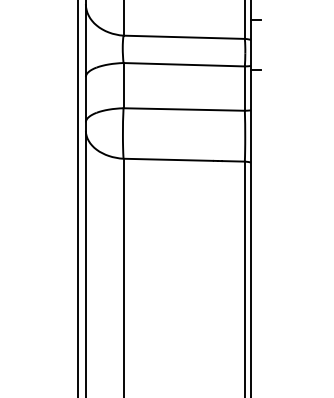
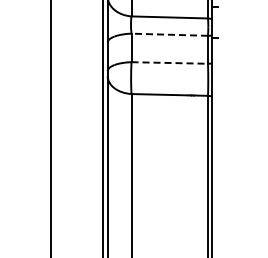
line: (183, 64) -> (169, 34), solid -> dashed
line: (185, 110) -> (170, 63), solid -> dashed

